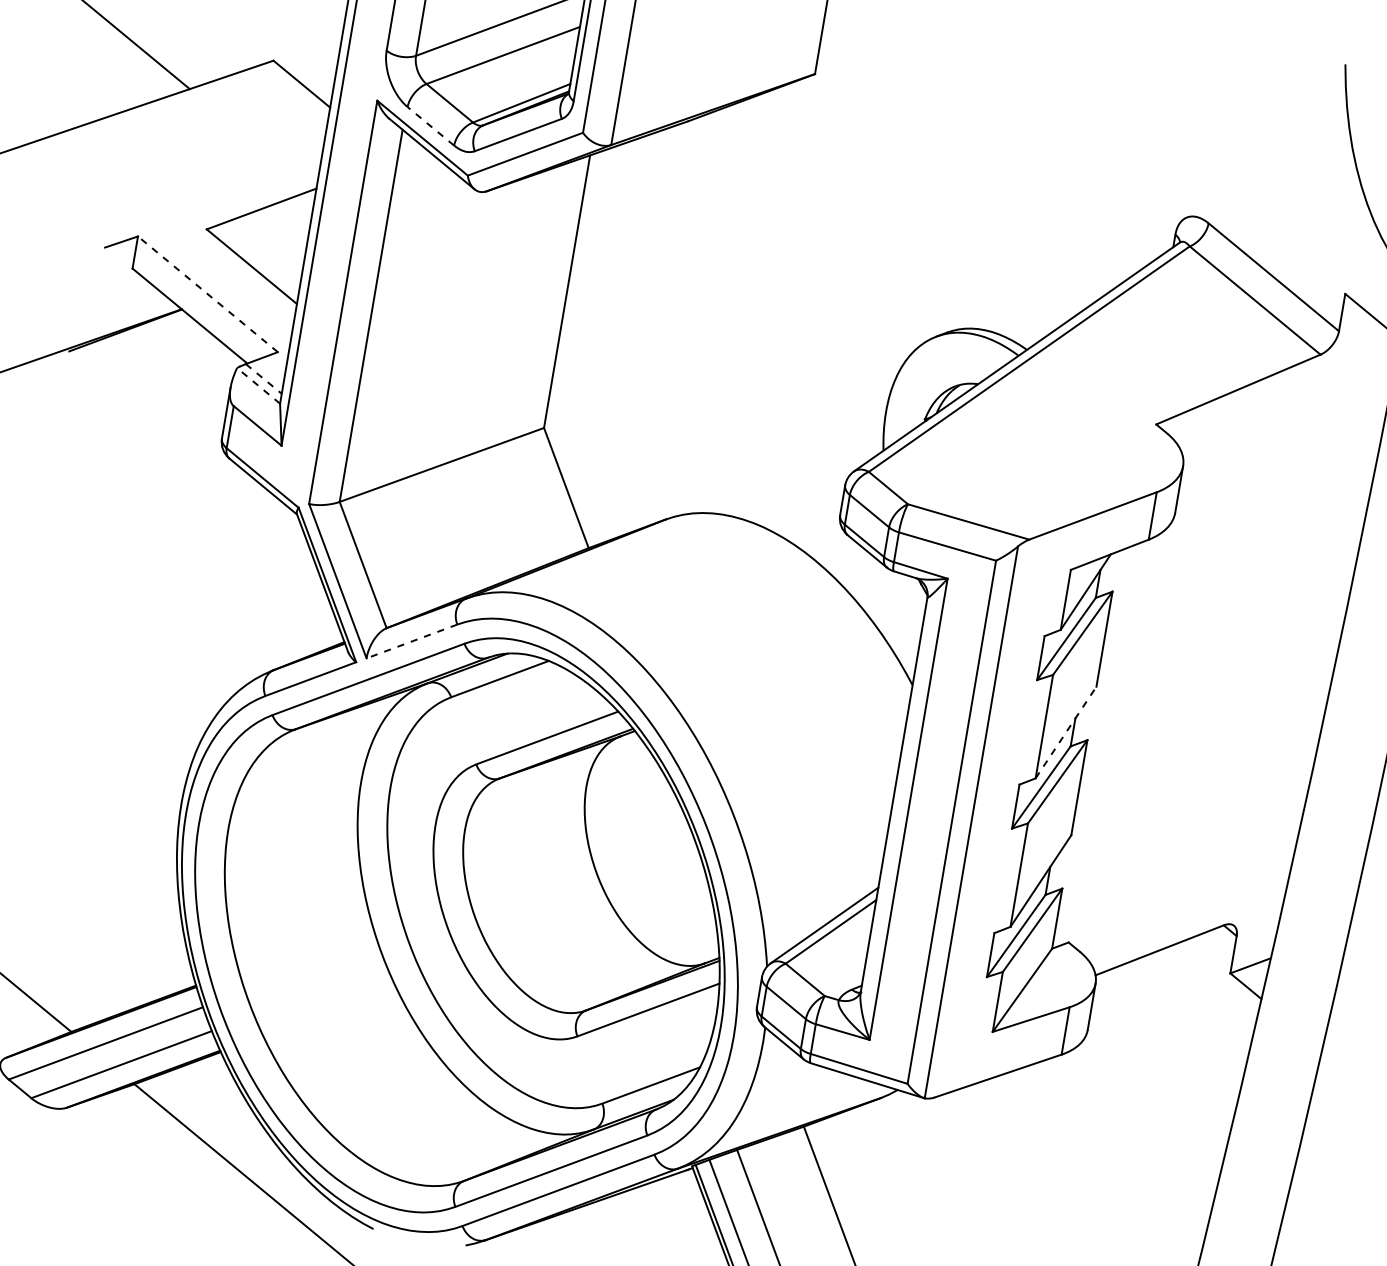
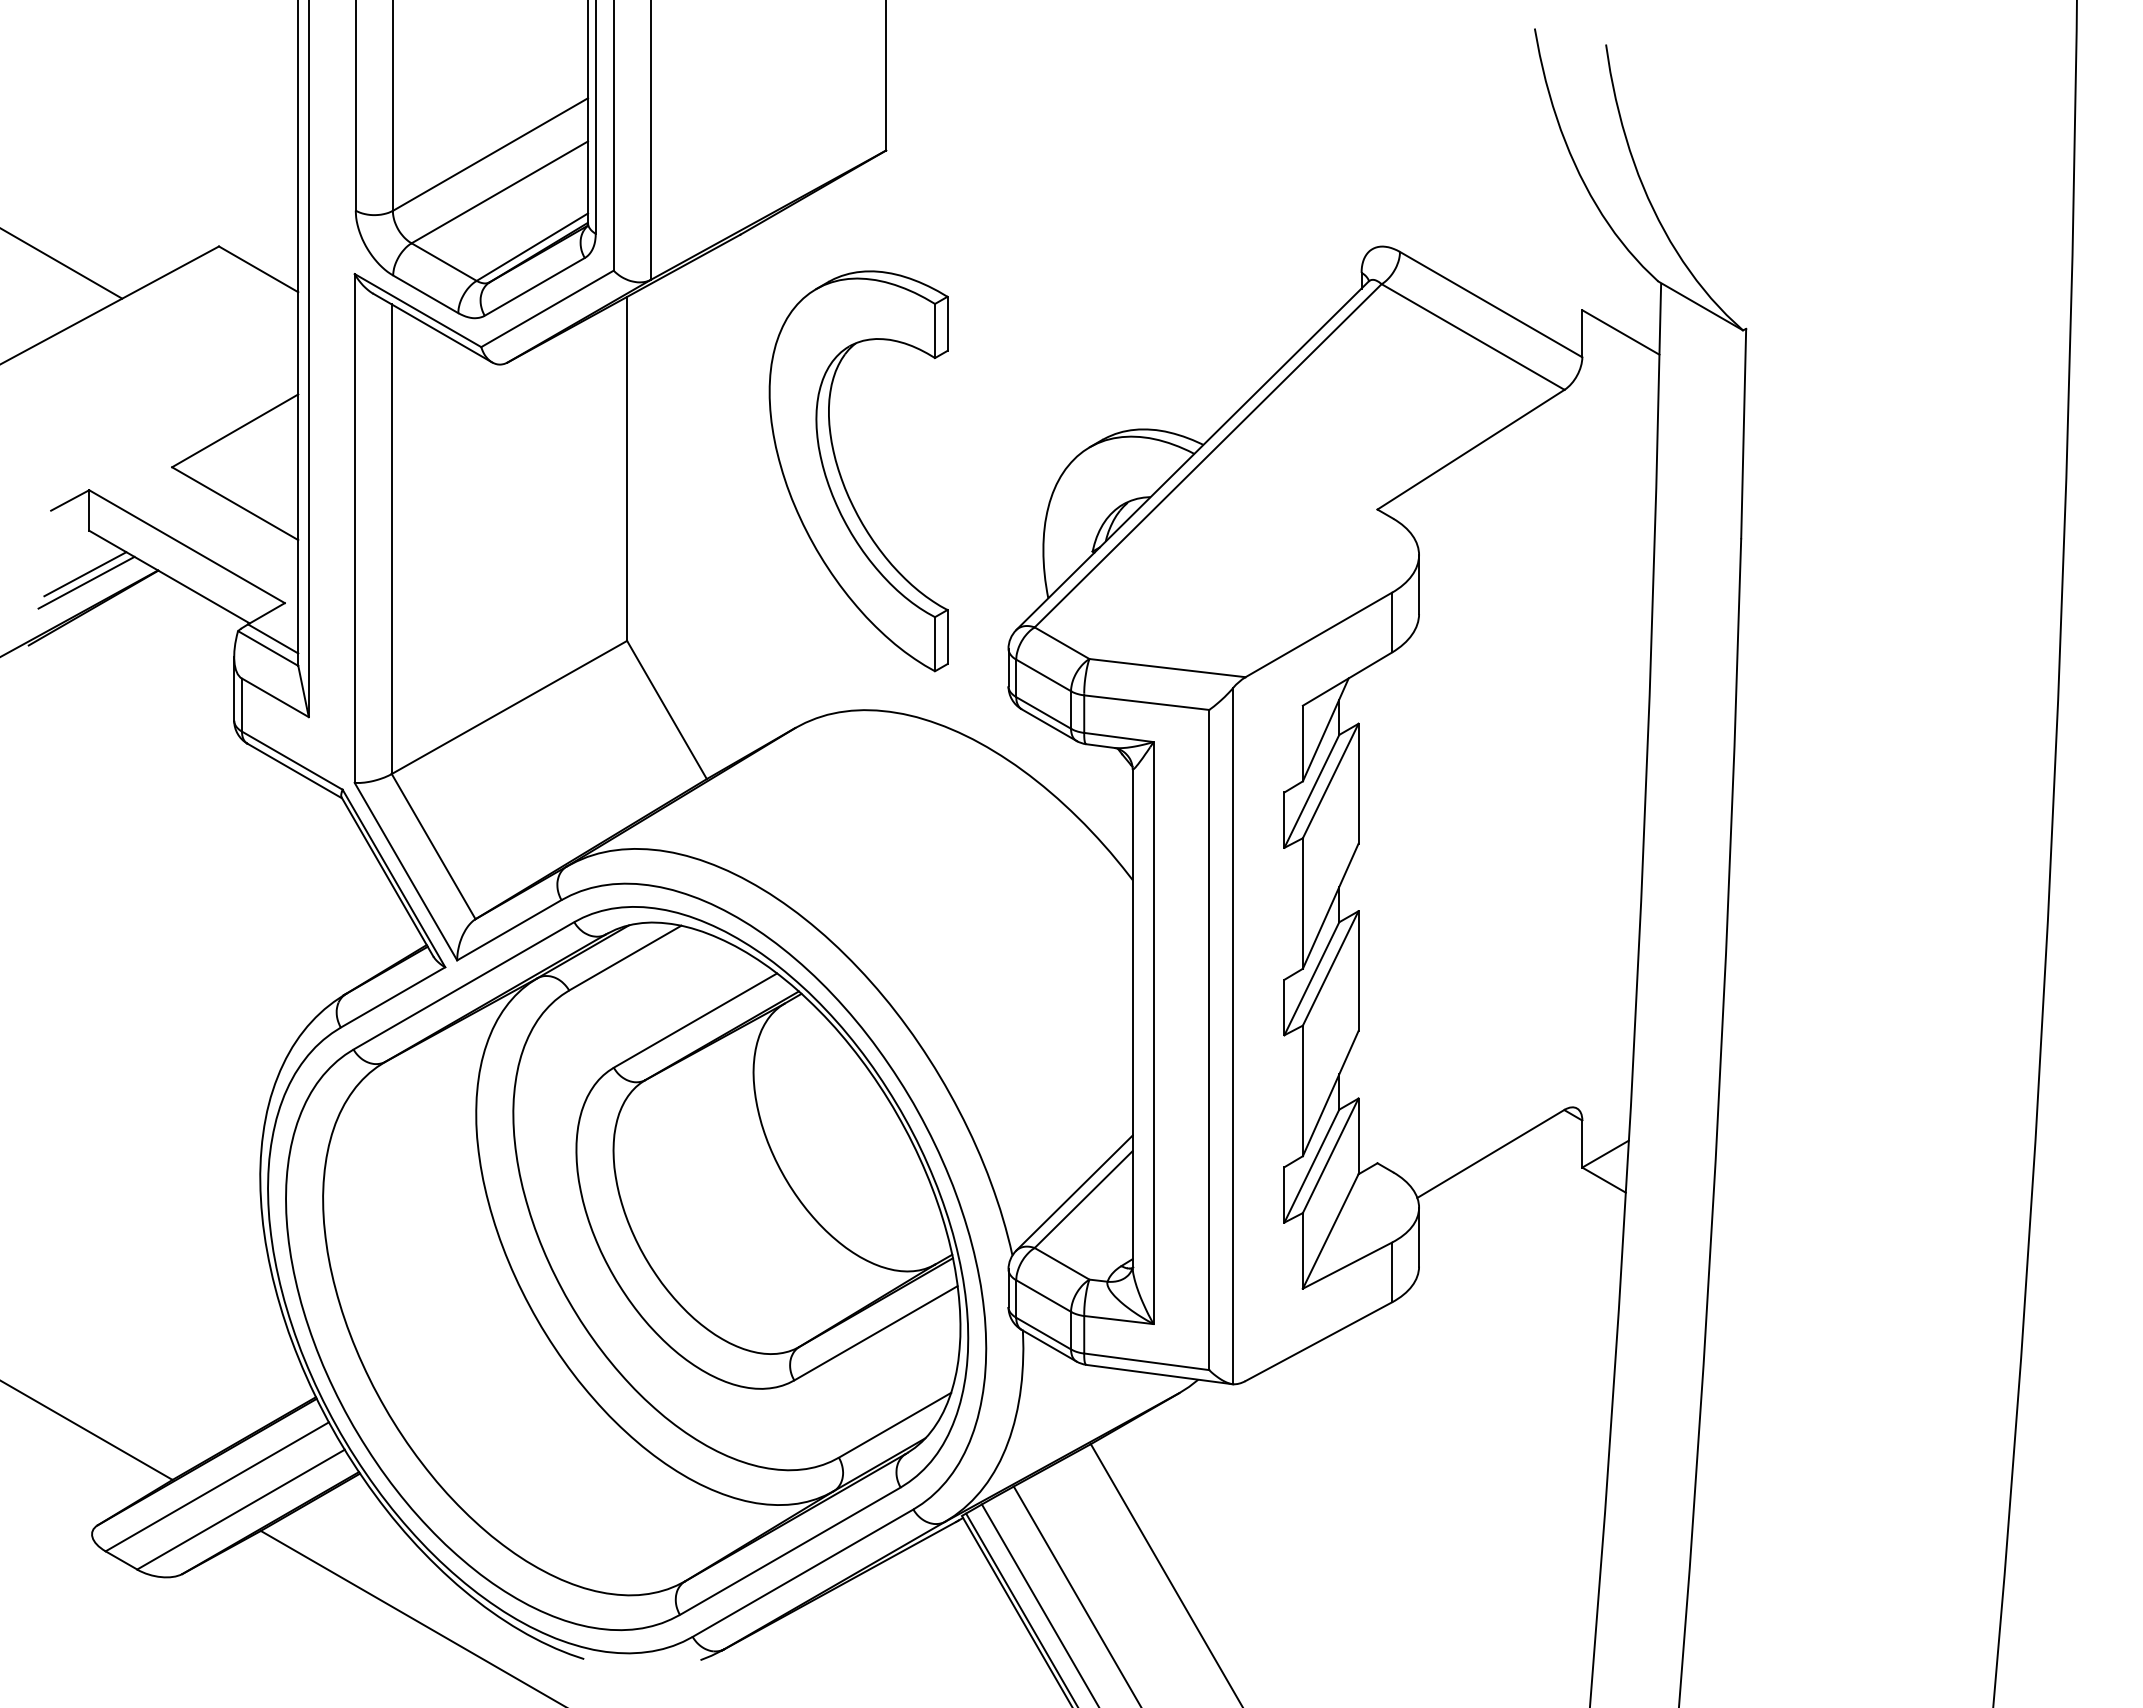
line: (430, 126) -> (425, 294), dashed -> solid
line: (208, 294) -> (187, 546), dashed -> solid
line: (123, 302) -> (85, 574), added
line: (123, 309) -> (86, 582), added
part: (736, 325) -> (841, 475), added
line: (264, 379) -> (273, 639), dashed -> solid
line: (258, 385) -> (268, 648), dashed -> solid
line: (411, 641) -> (508, 930), dashed -> solid
line: (1065, 731) -> (1330, 905), dashed -> solid

